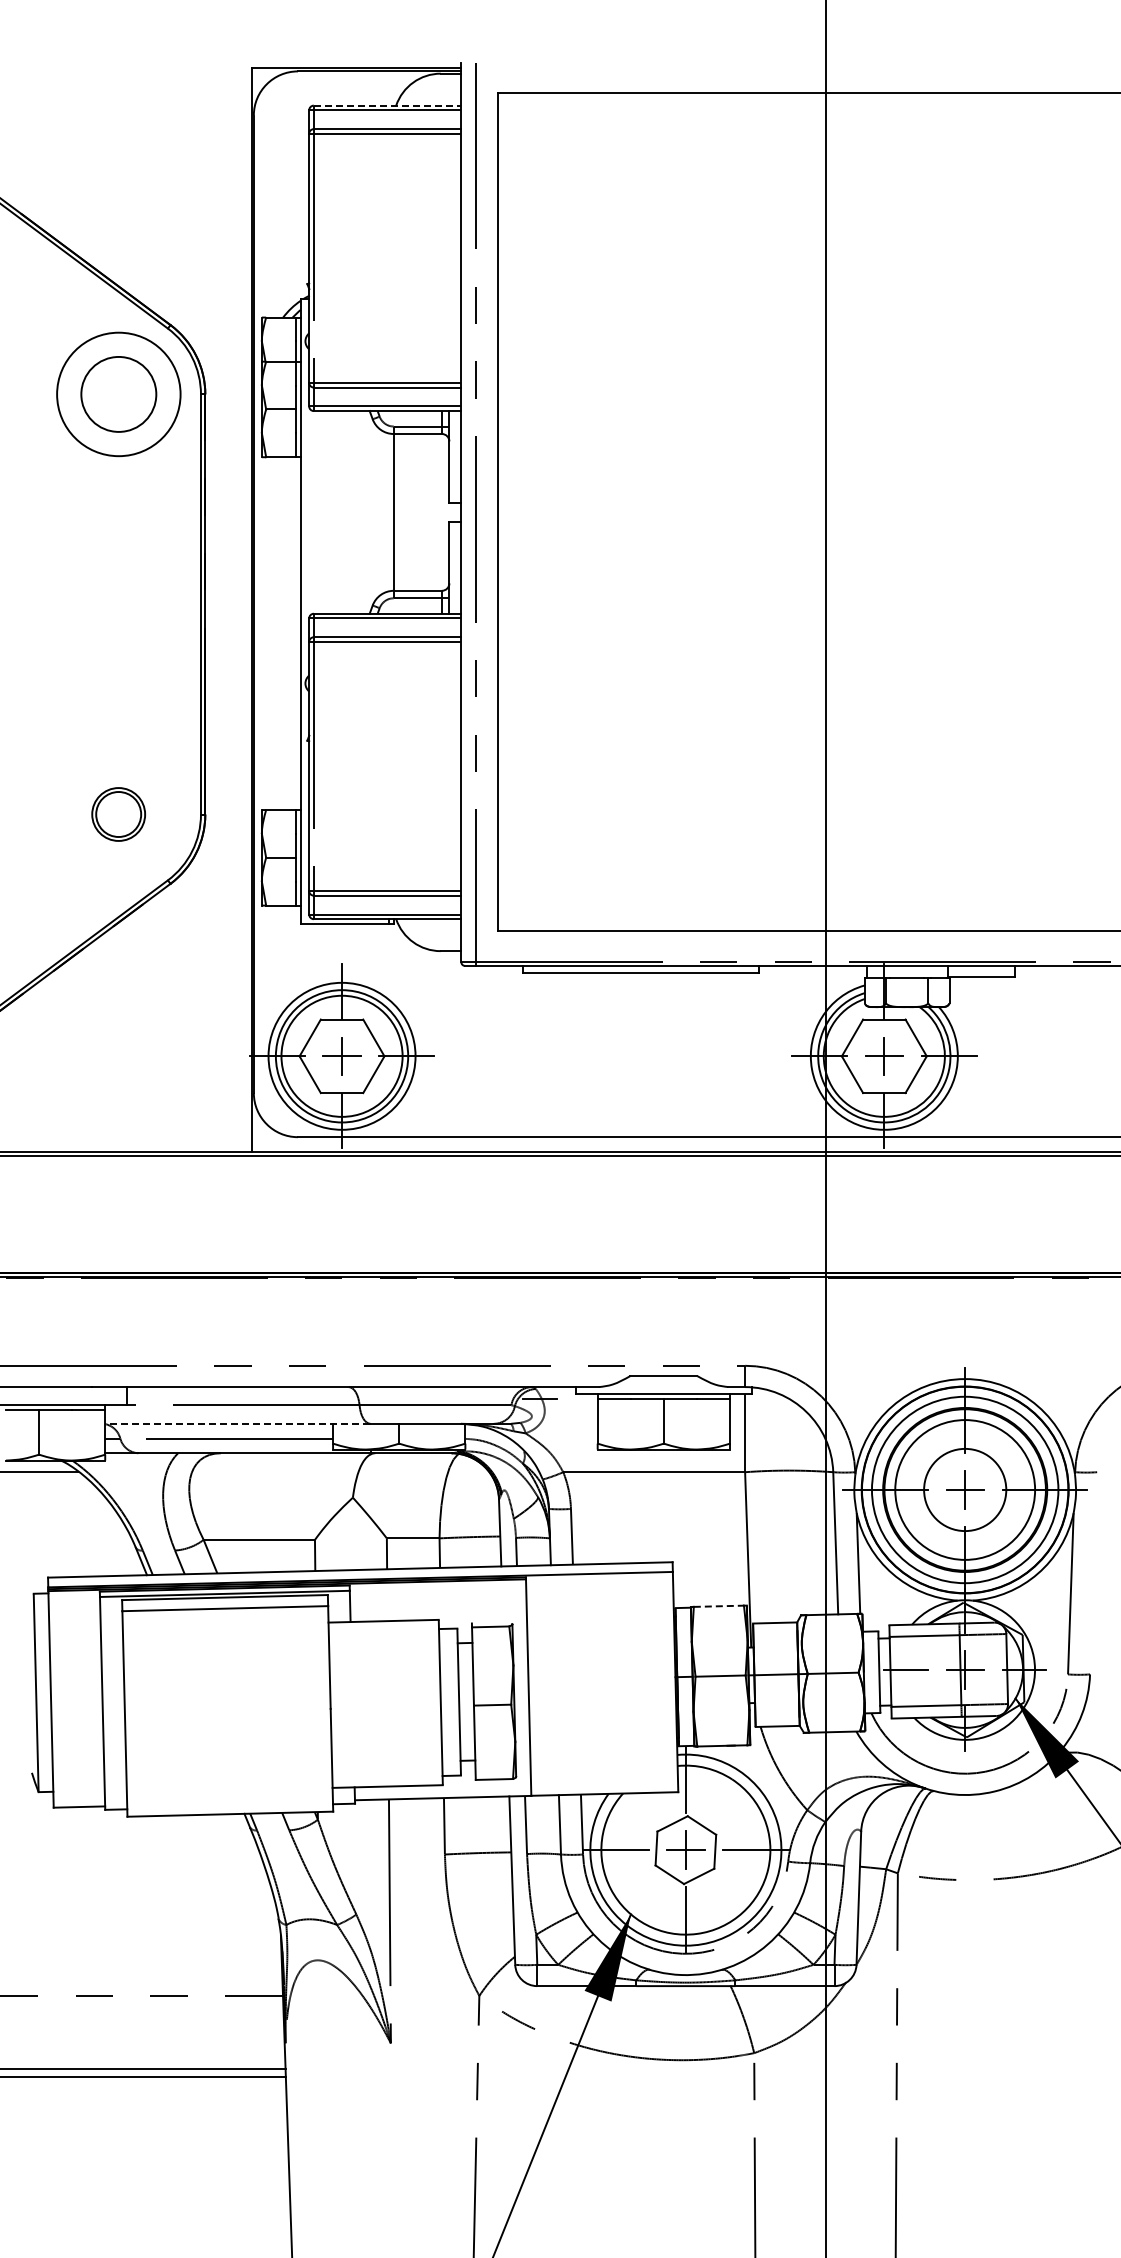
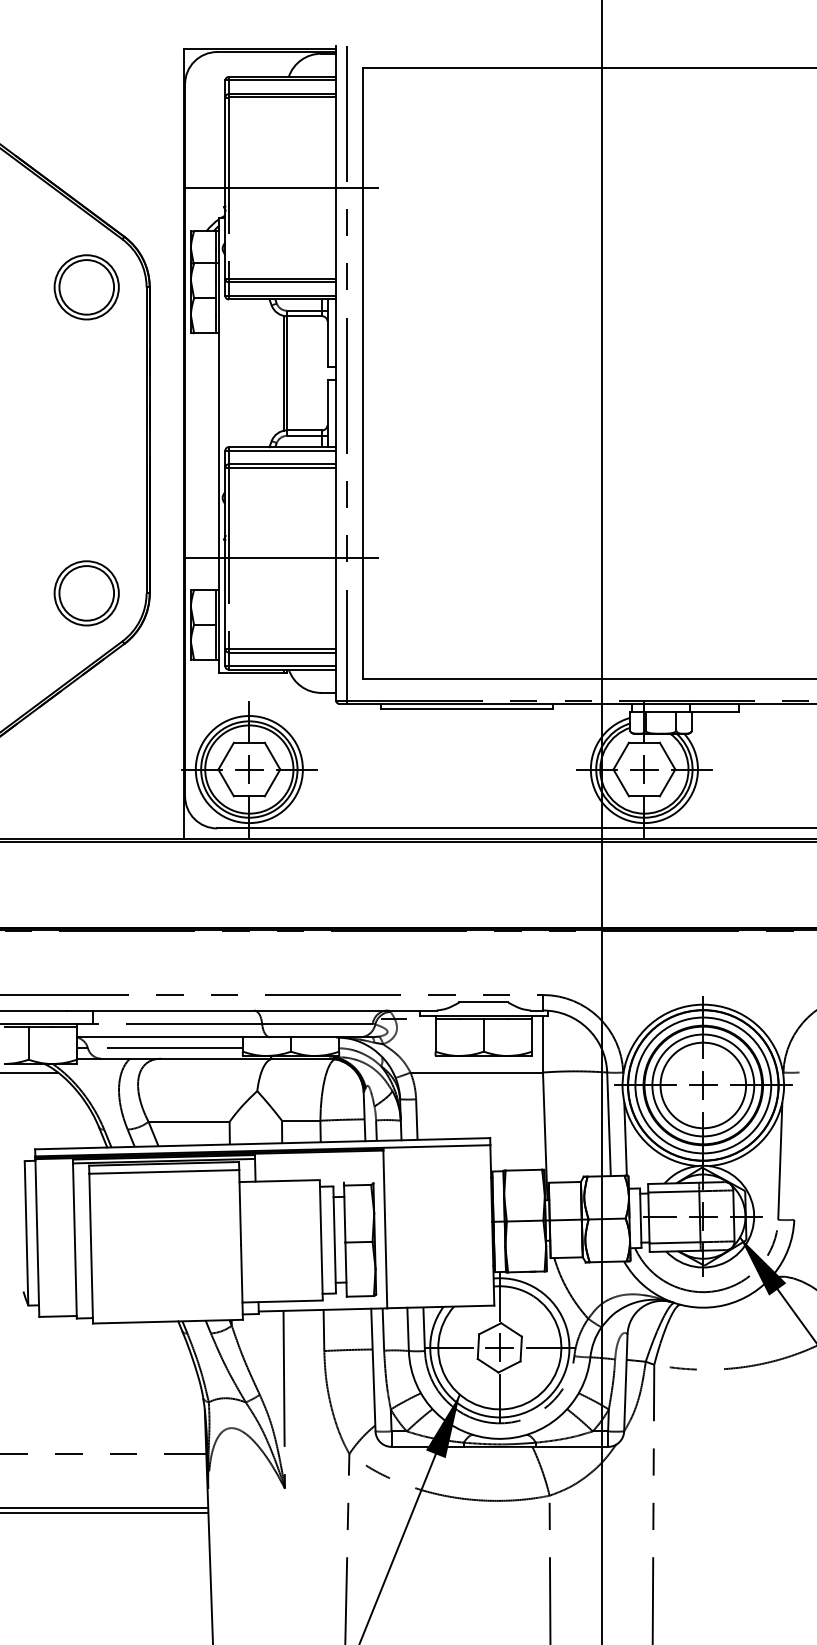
line: (387, 105) -> (282, 76), dashed -> solid
line: (387, 258) -> (282, 188), added
circle: (118, 394) -> (86, 287), size x0.71
line: (389, 512) -> (283, 373), added
line: (387, 766) -> (282, 558), added
part: (118, 814) -> (86, 593), size x1.67
line: (237, 1423) -> (173, 1037), dashed -> solid
circle: (964, 1489) -> (702, 1085), size x1.43
line: (719, 1606) -> (524, 1170), dashed -> solid

